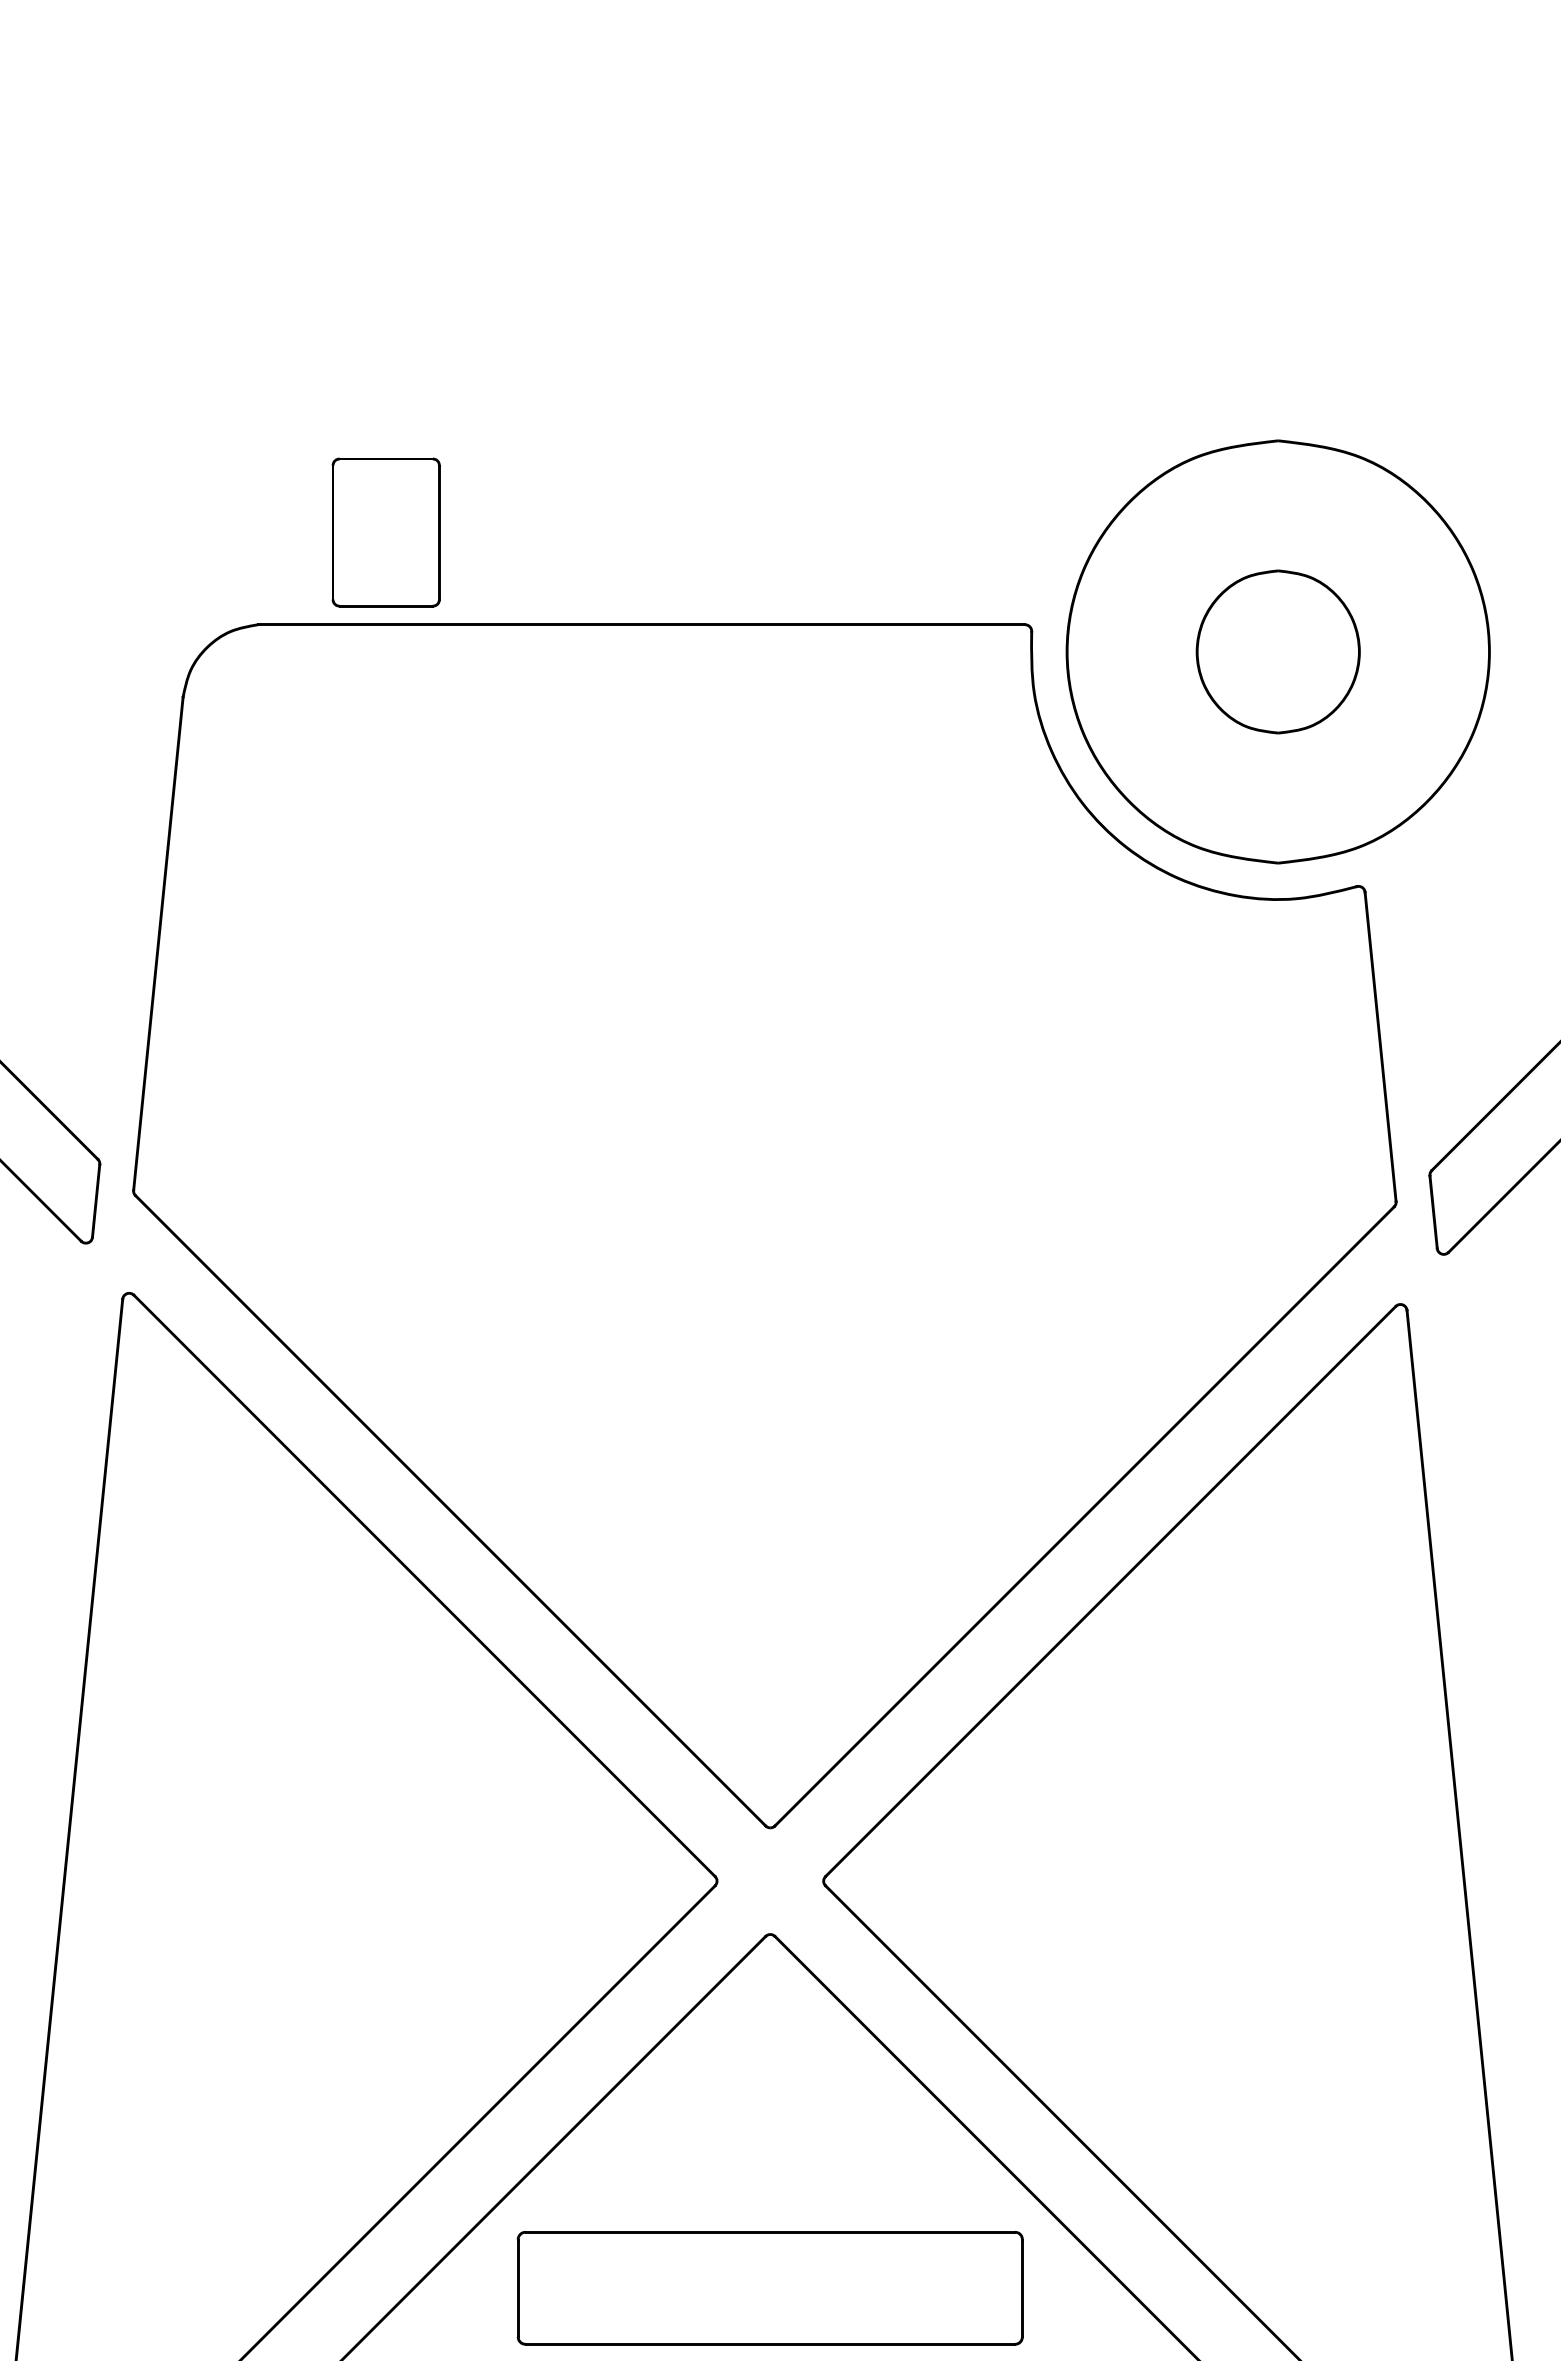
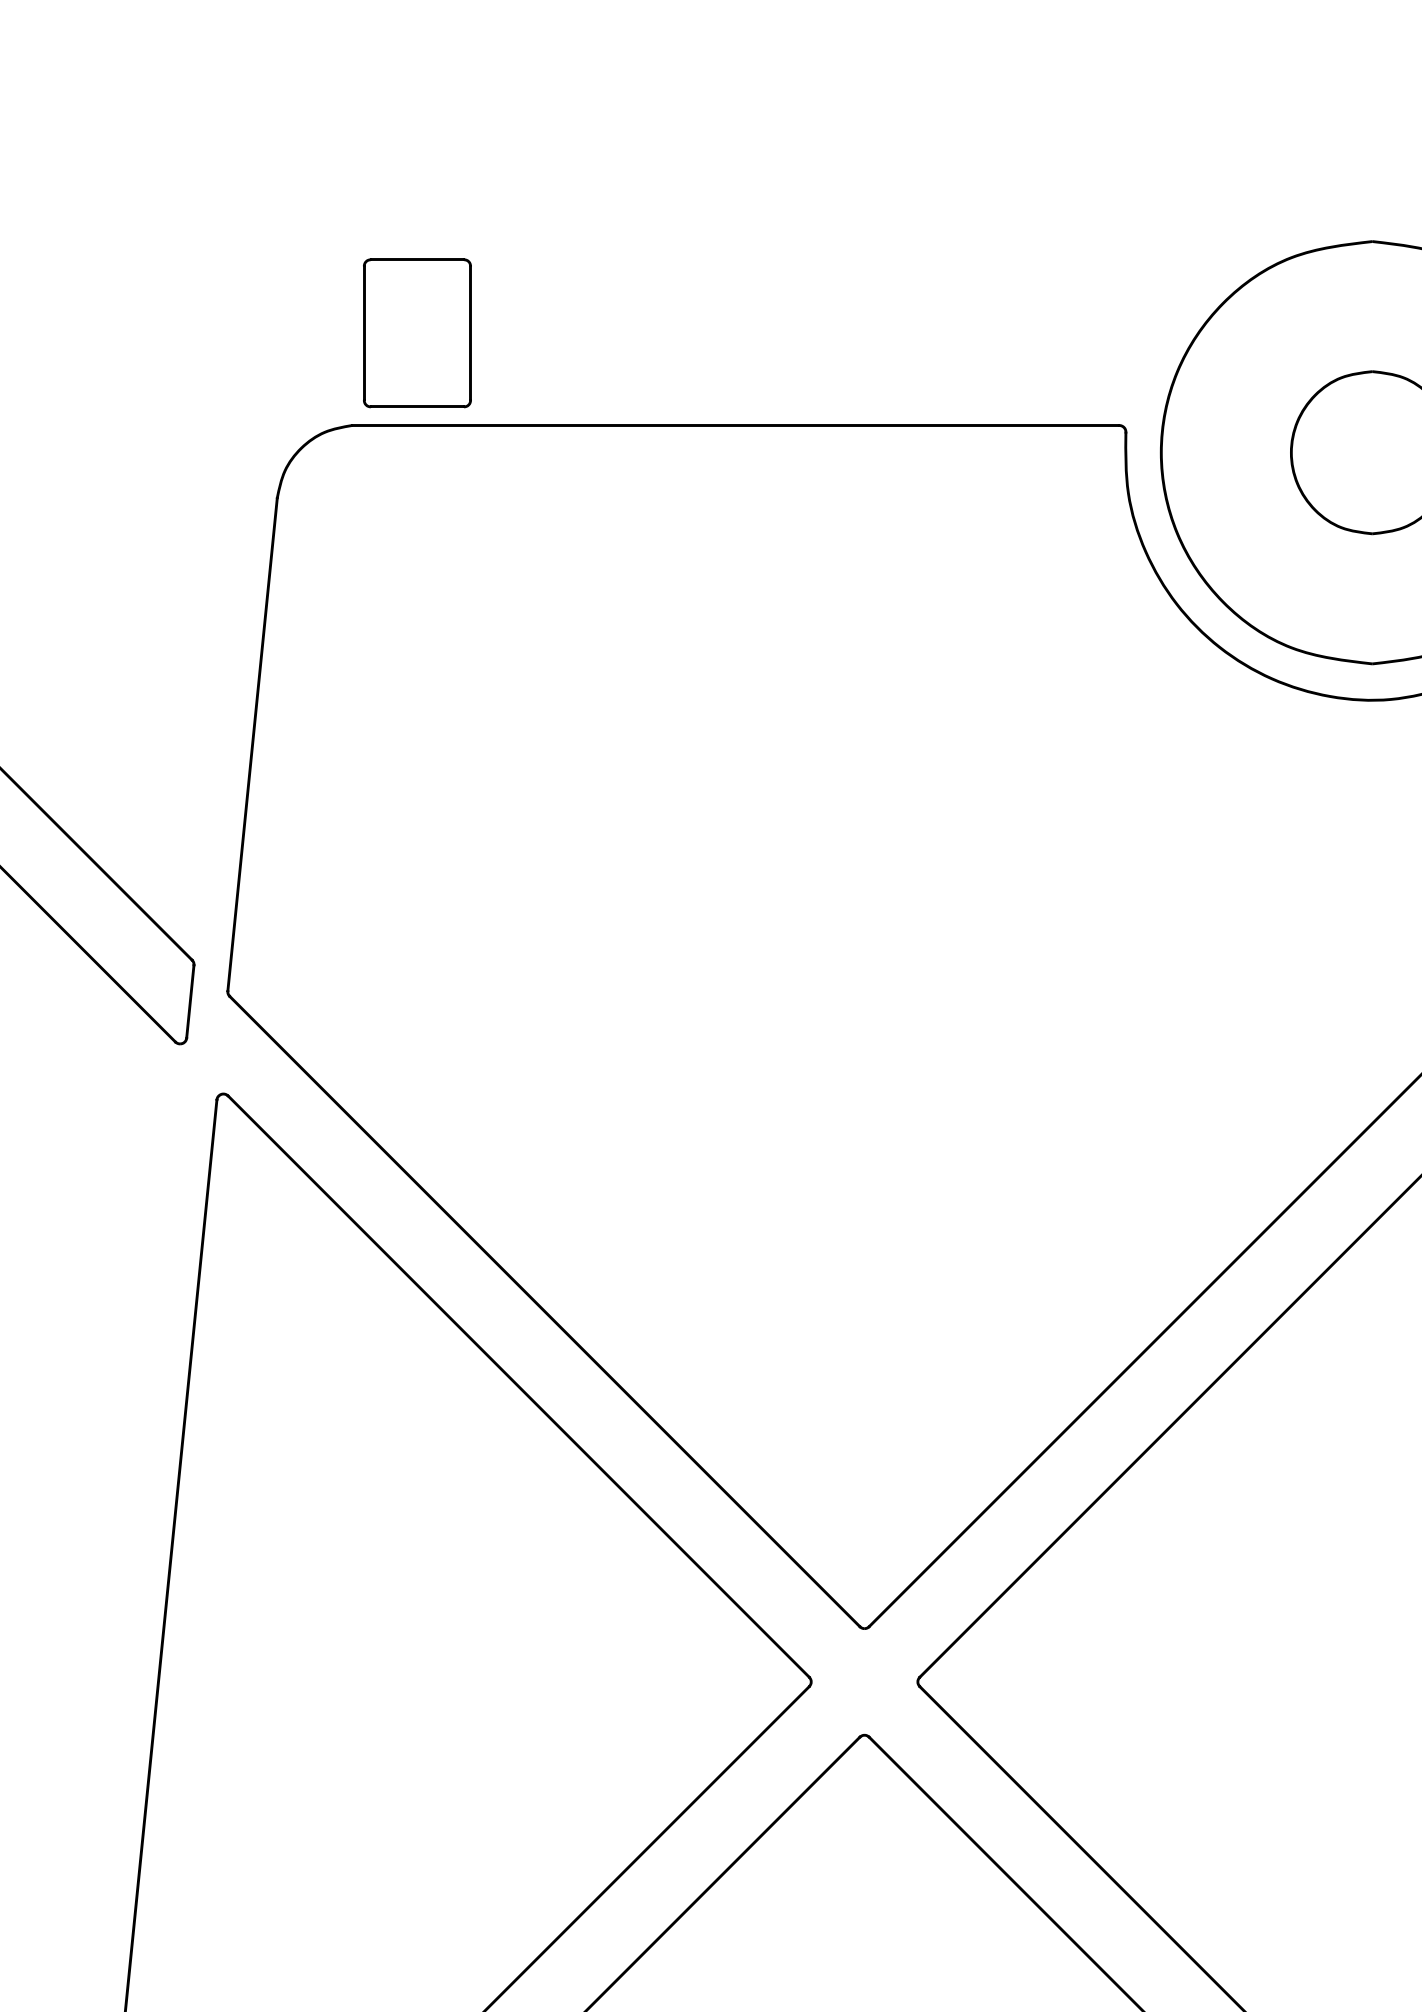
part: (385, 532) -> (416, 333), moved

